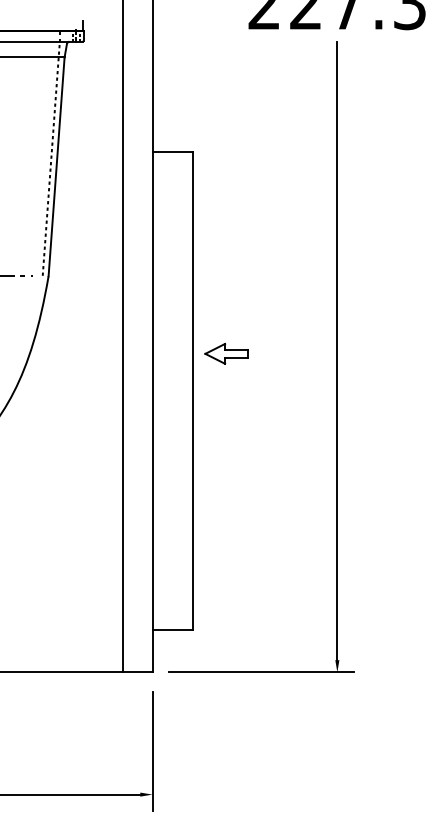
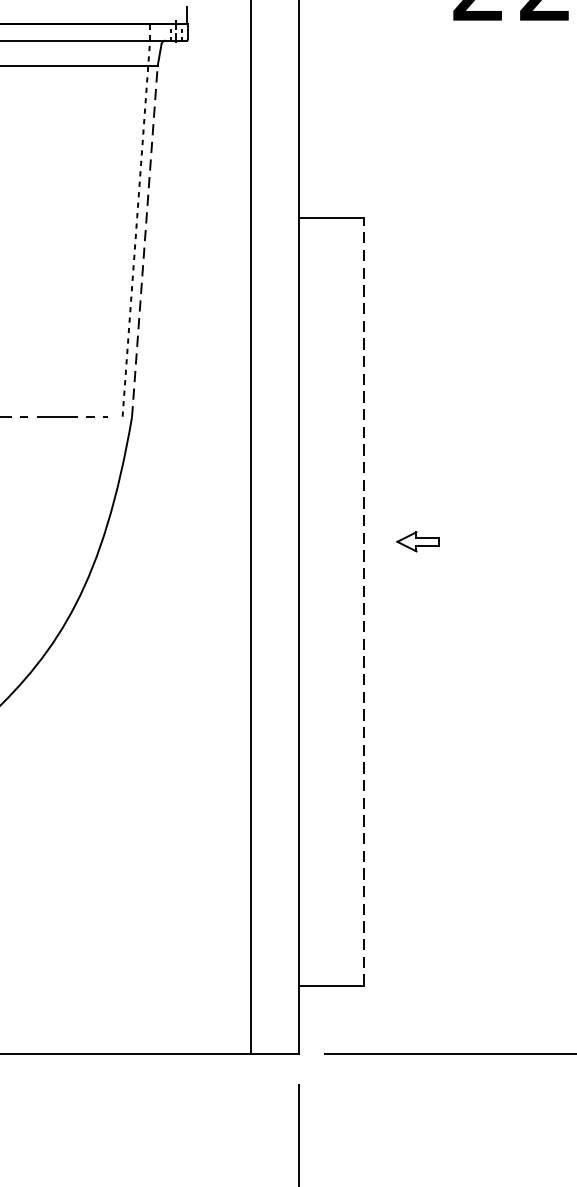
line: (56, 166) -> (144, 241), solid -> dashed
part: (226, 353) -> (417, 541), size x0.6
line: (193, 390) -> (364, 600), solid -> dashed

